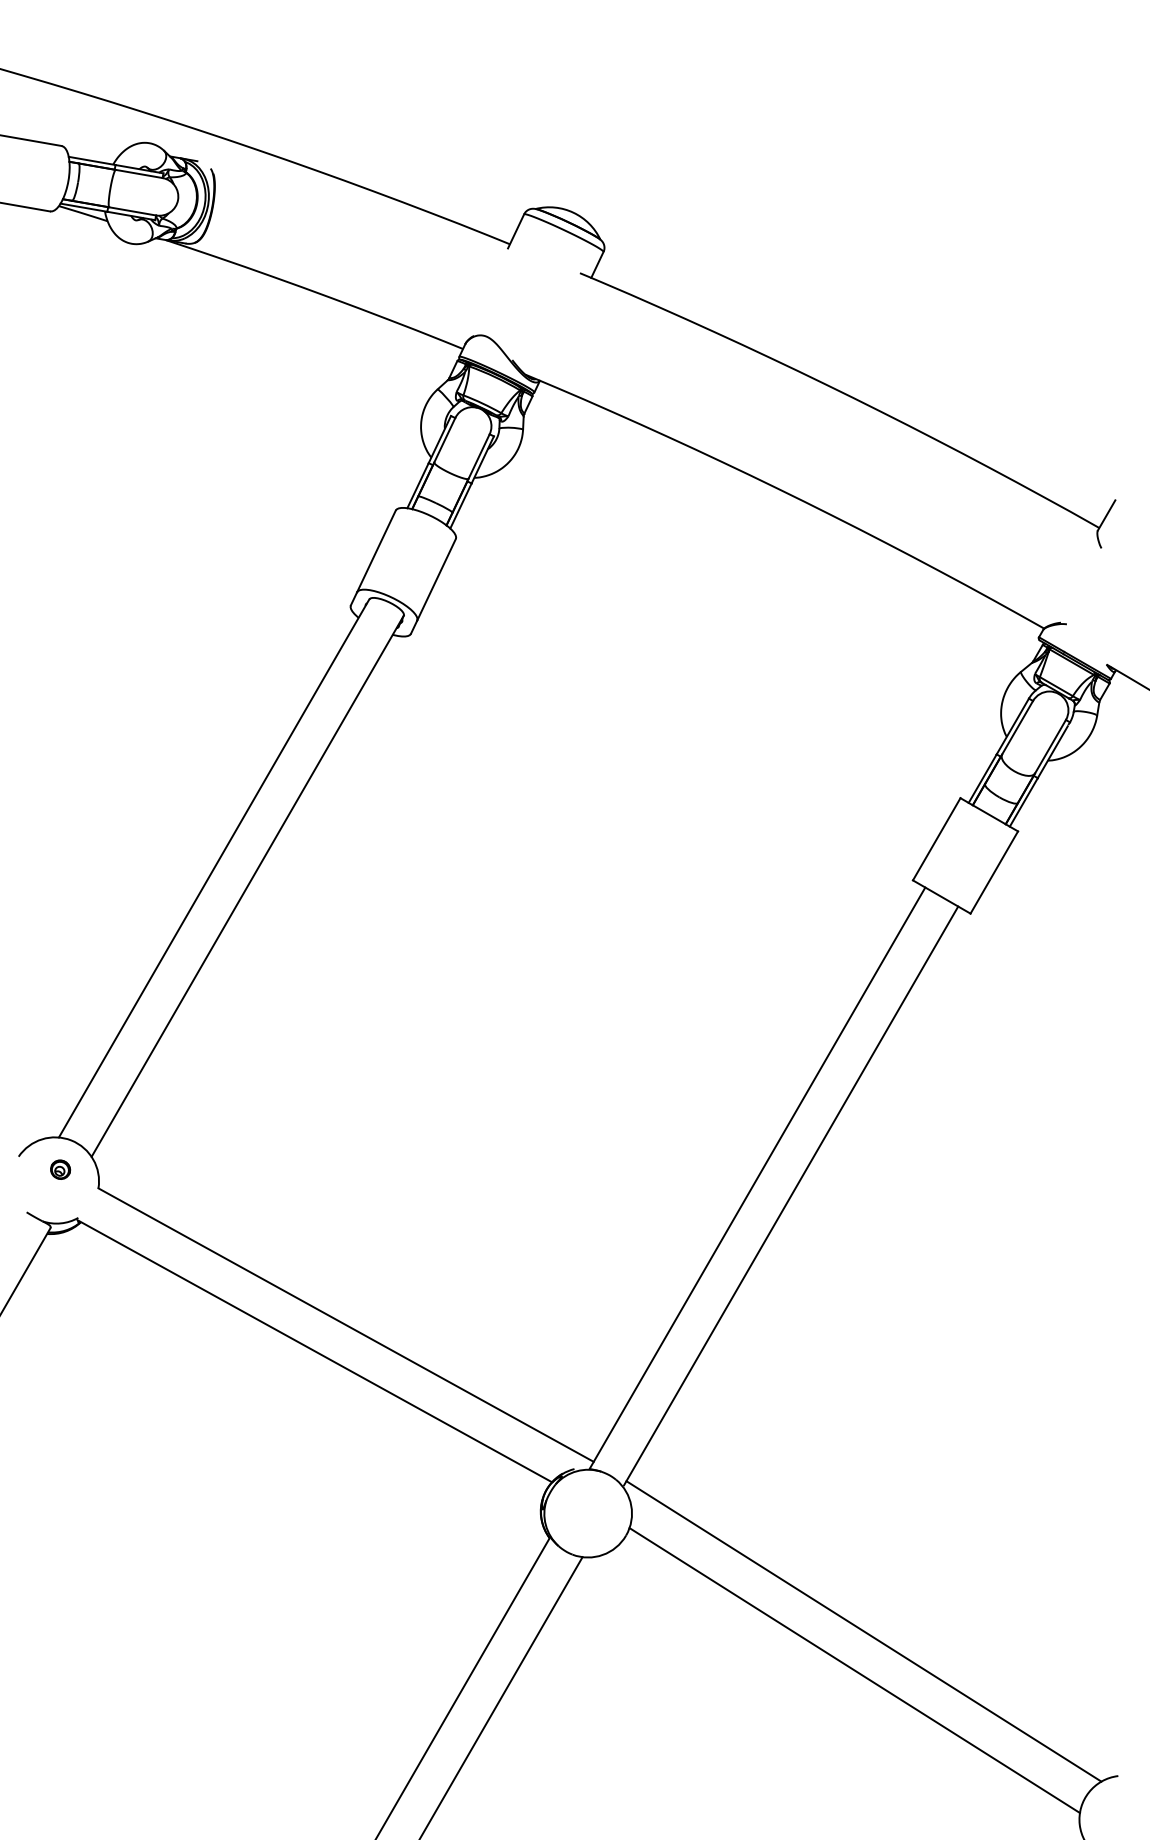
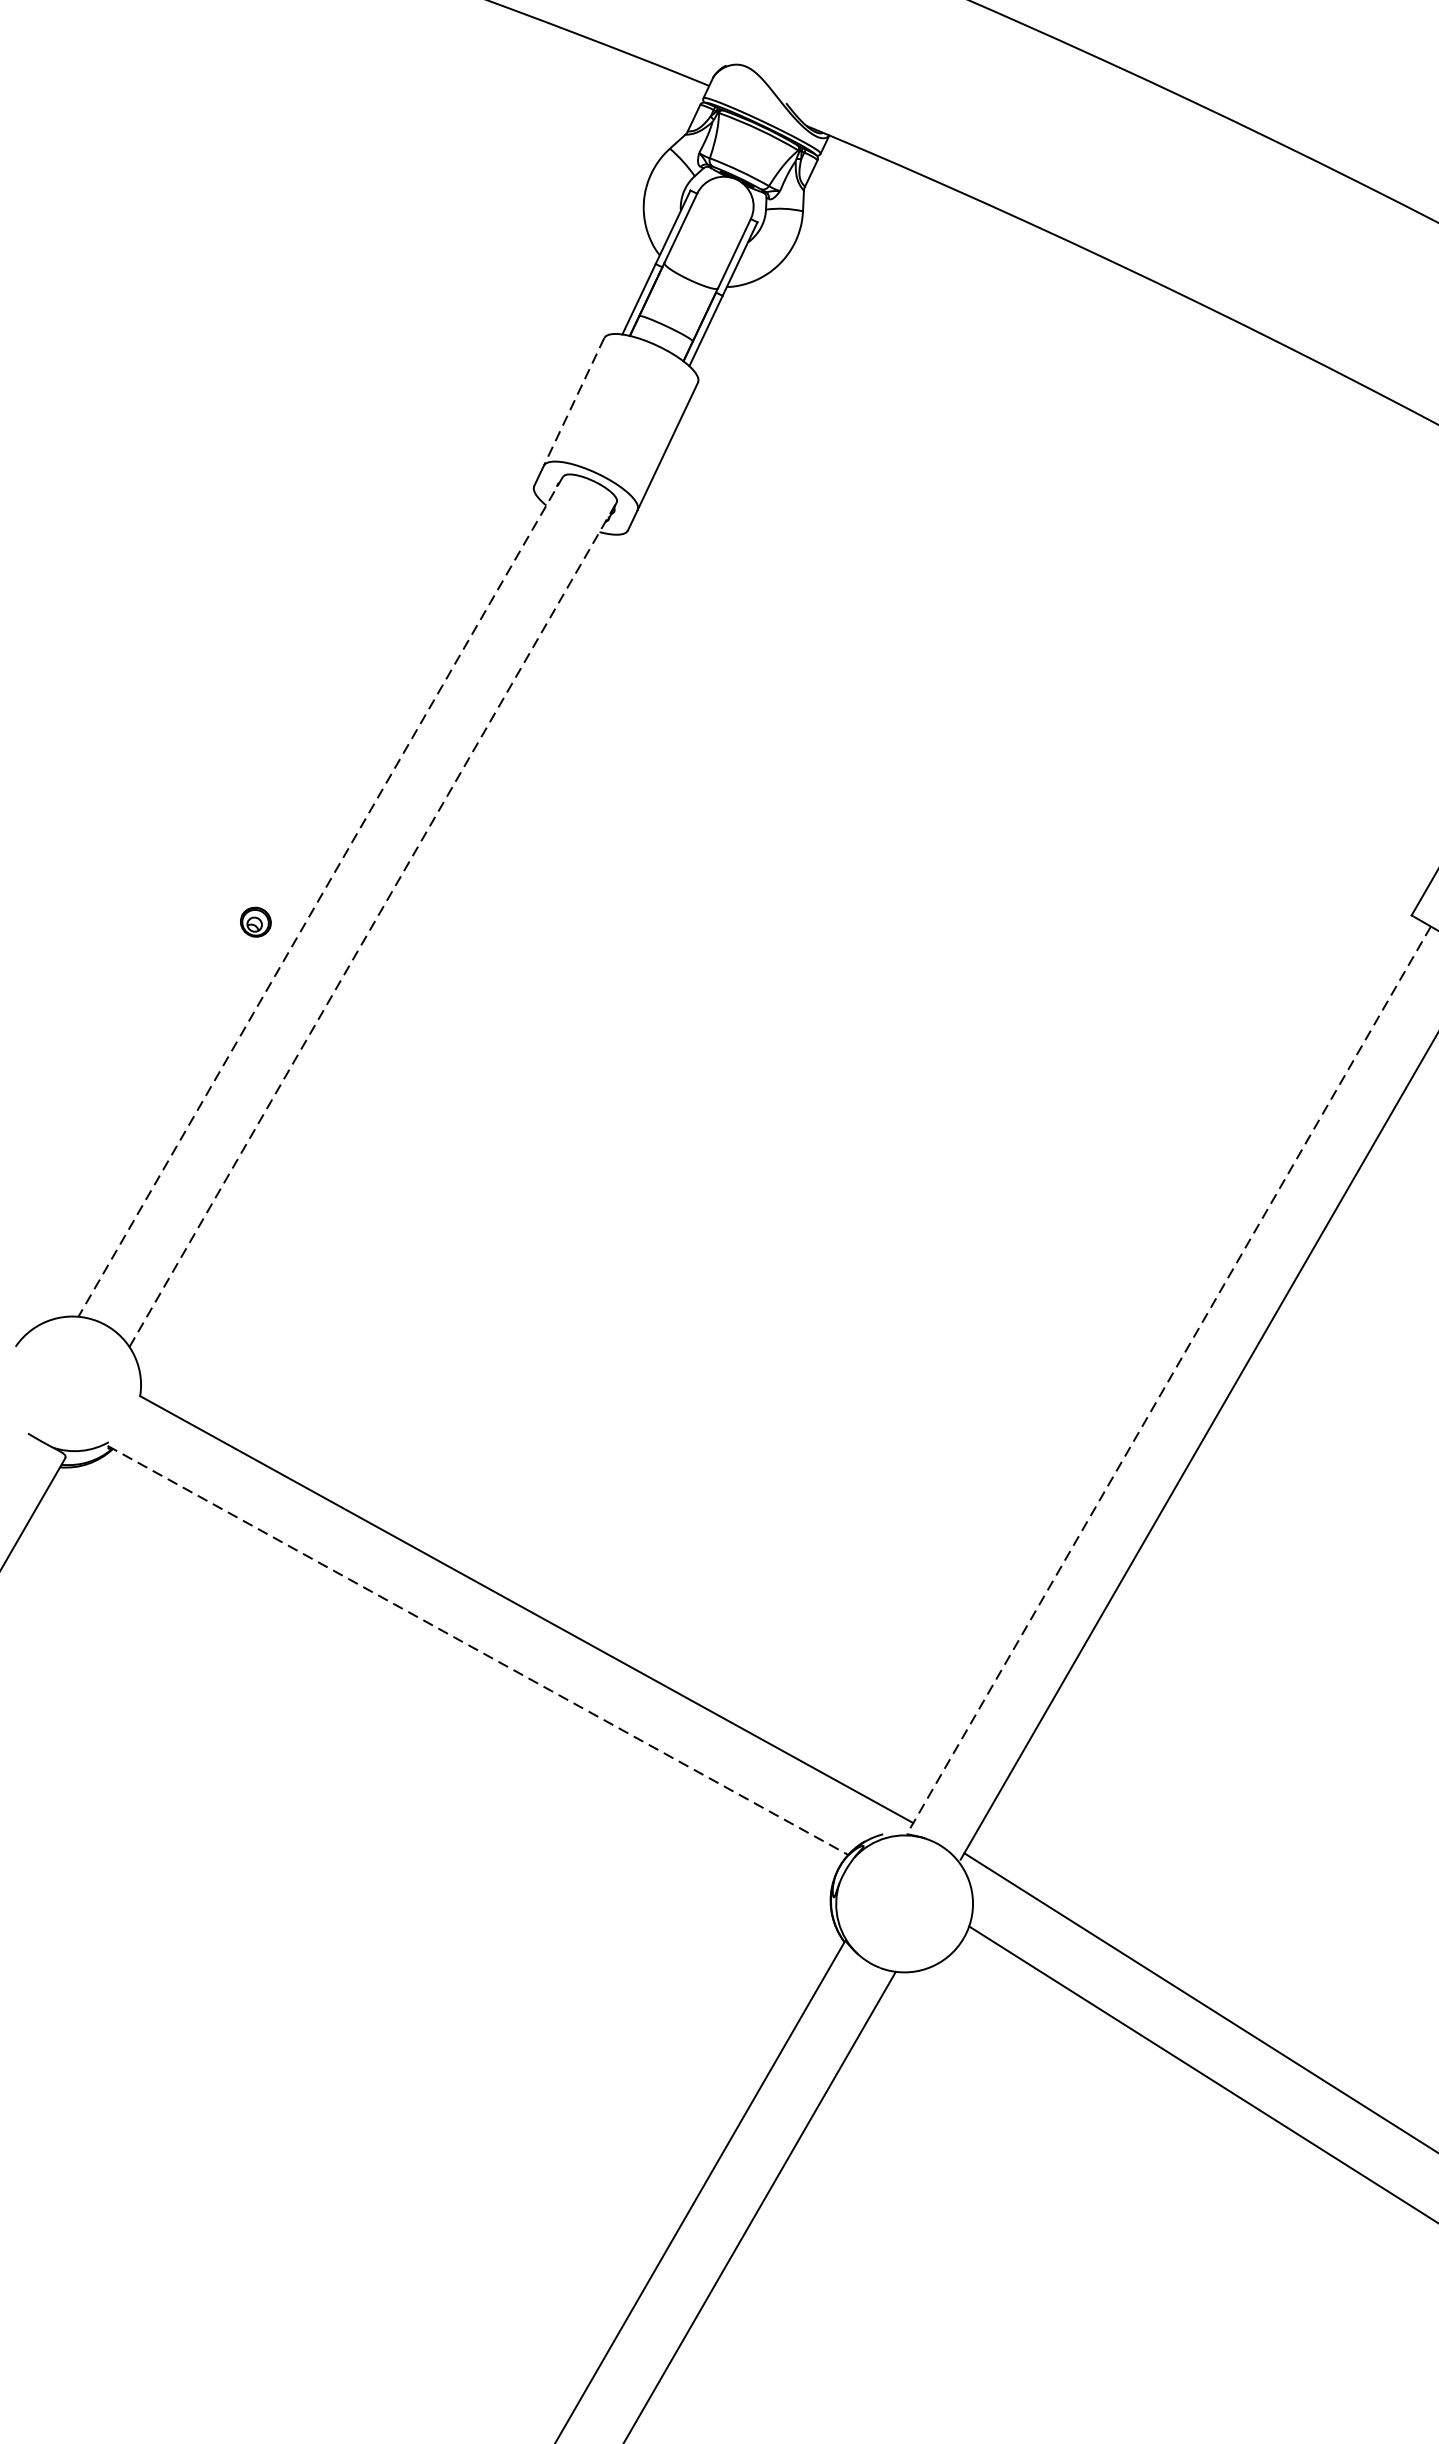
line: (376, 551) -> (574, 402), solid -> dashed
line: (214, 868) -> (321, 896), solid -> dashed
line: (247, 885) -> (372, 923), solid -> dashed
part: (60, 1169) -> (255, 921), moved
line: (757, 1178) -> (1168, 1380), solid -> dashed
line: (314, 1351) -> (477, 1650), solid -> dashed

